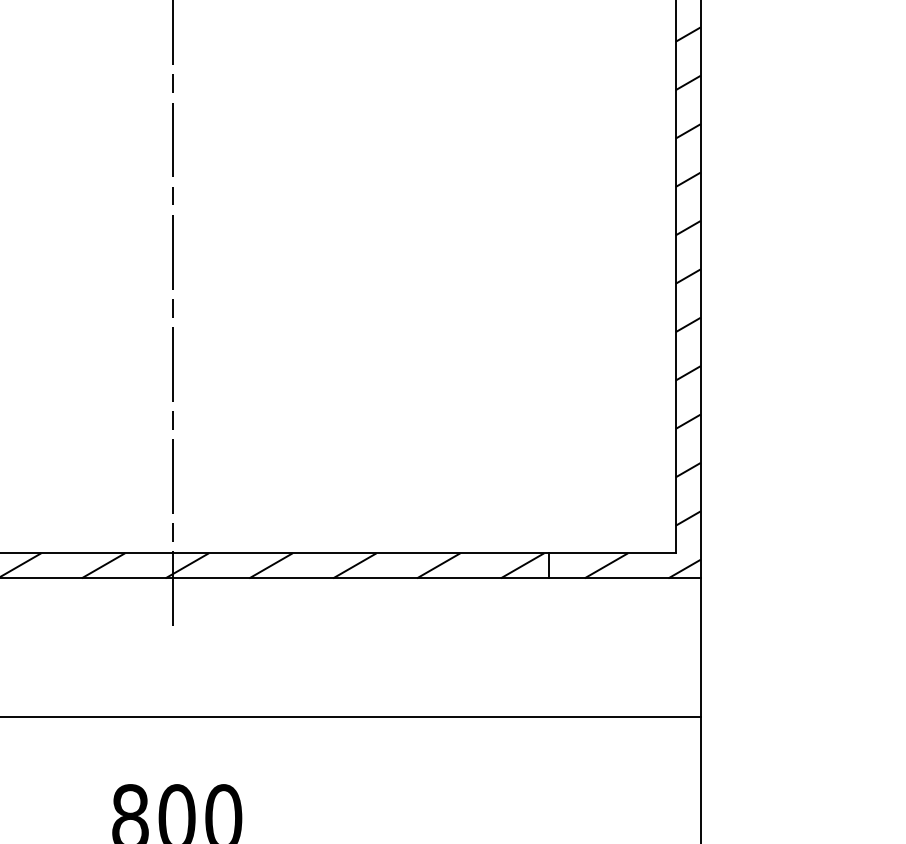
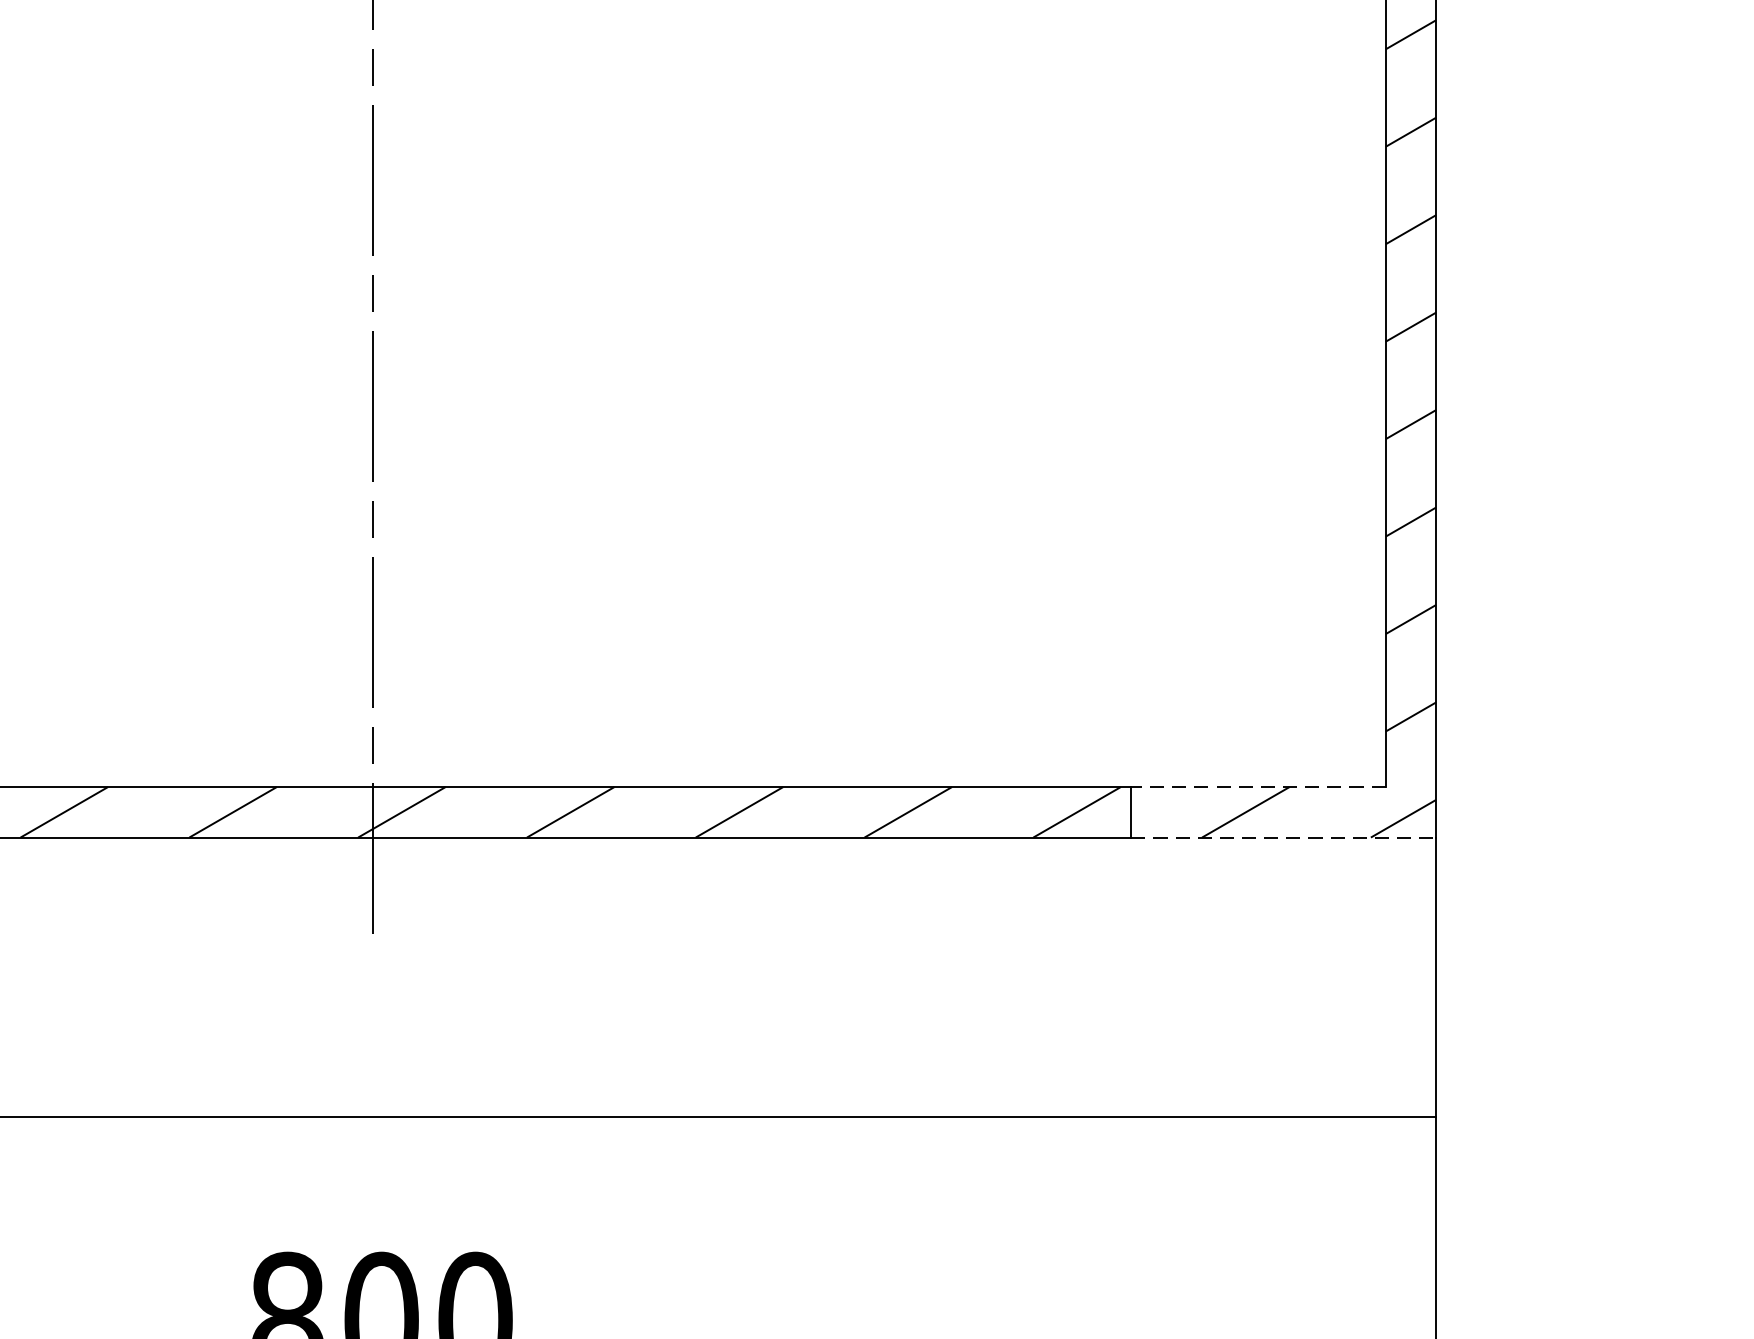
line: (612, 553) -> (1258, 787), solid -> dashed
line: (625, 578) -> (1284, 837), solid -> dashed

